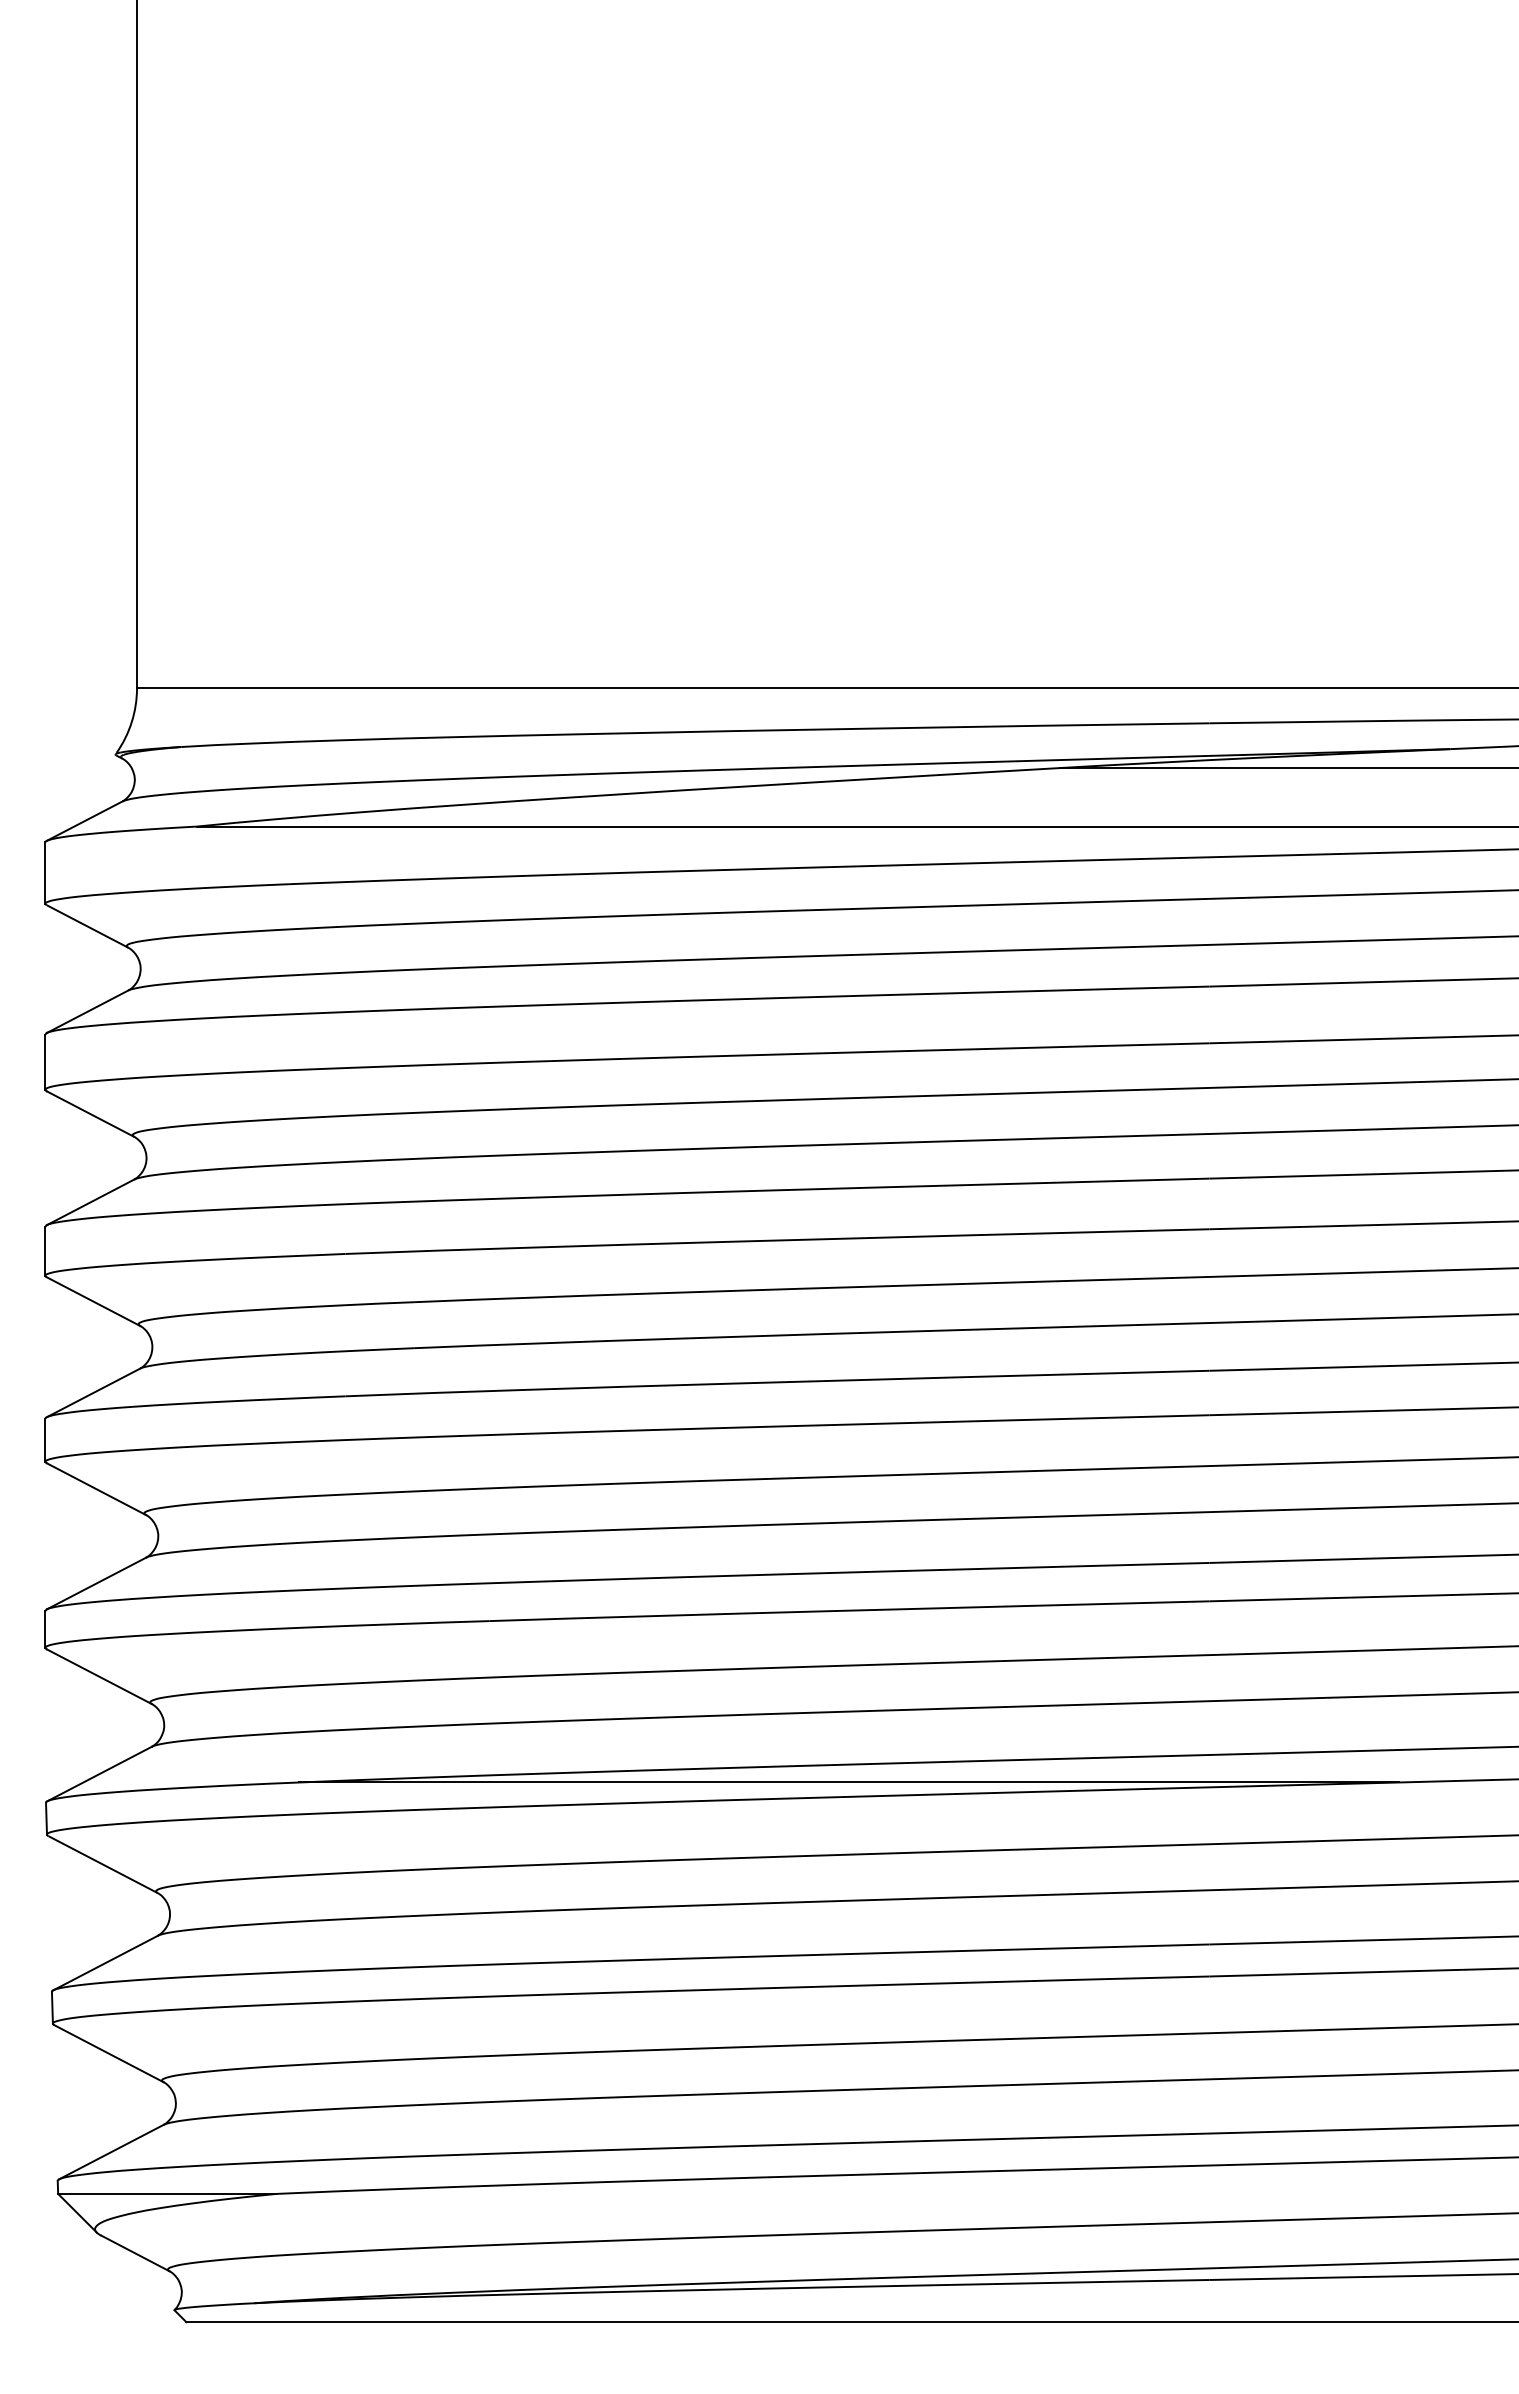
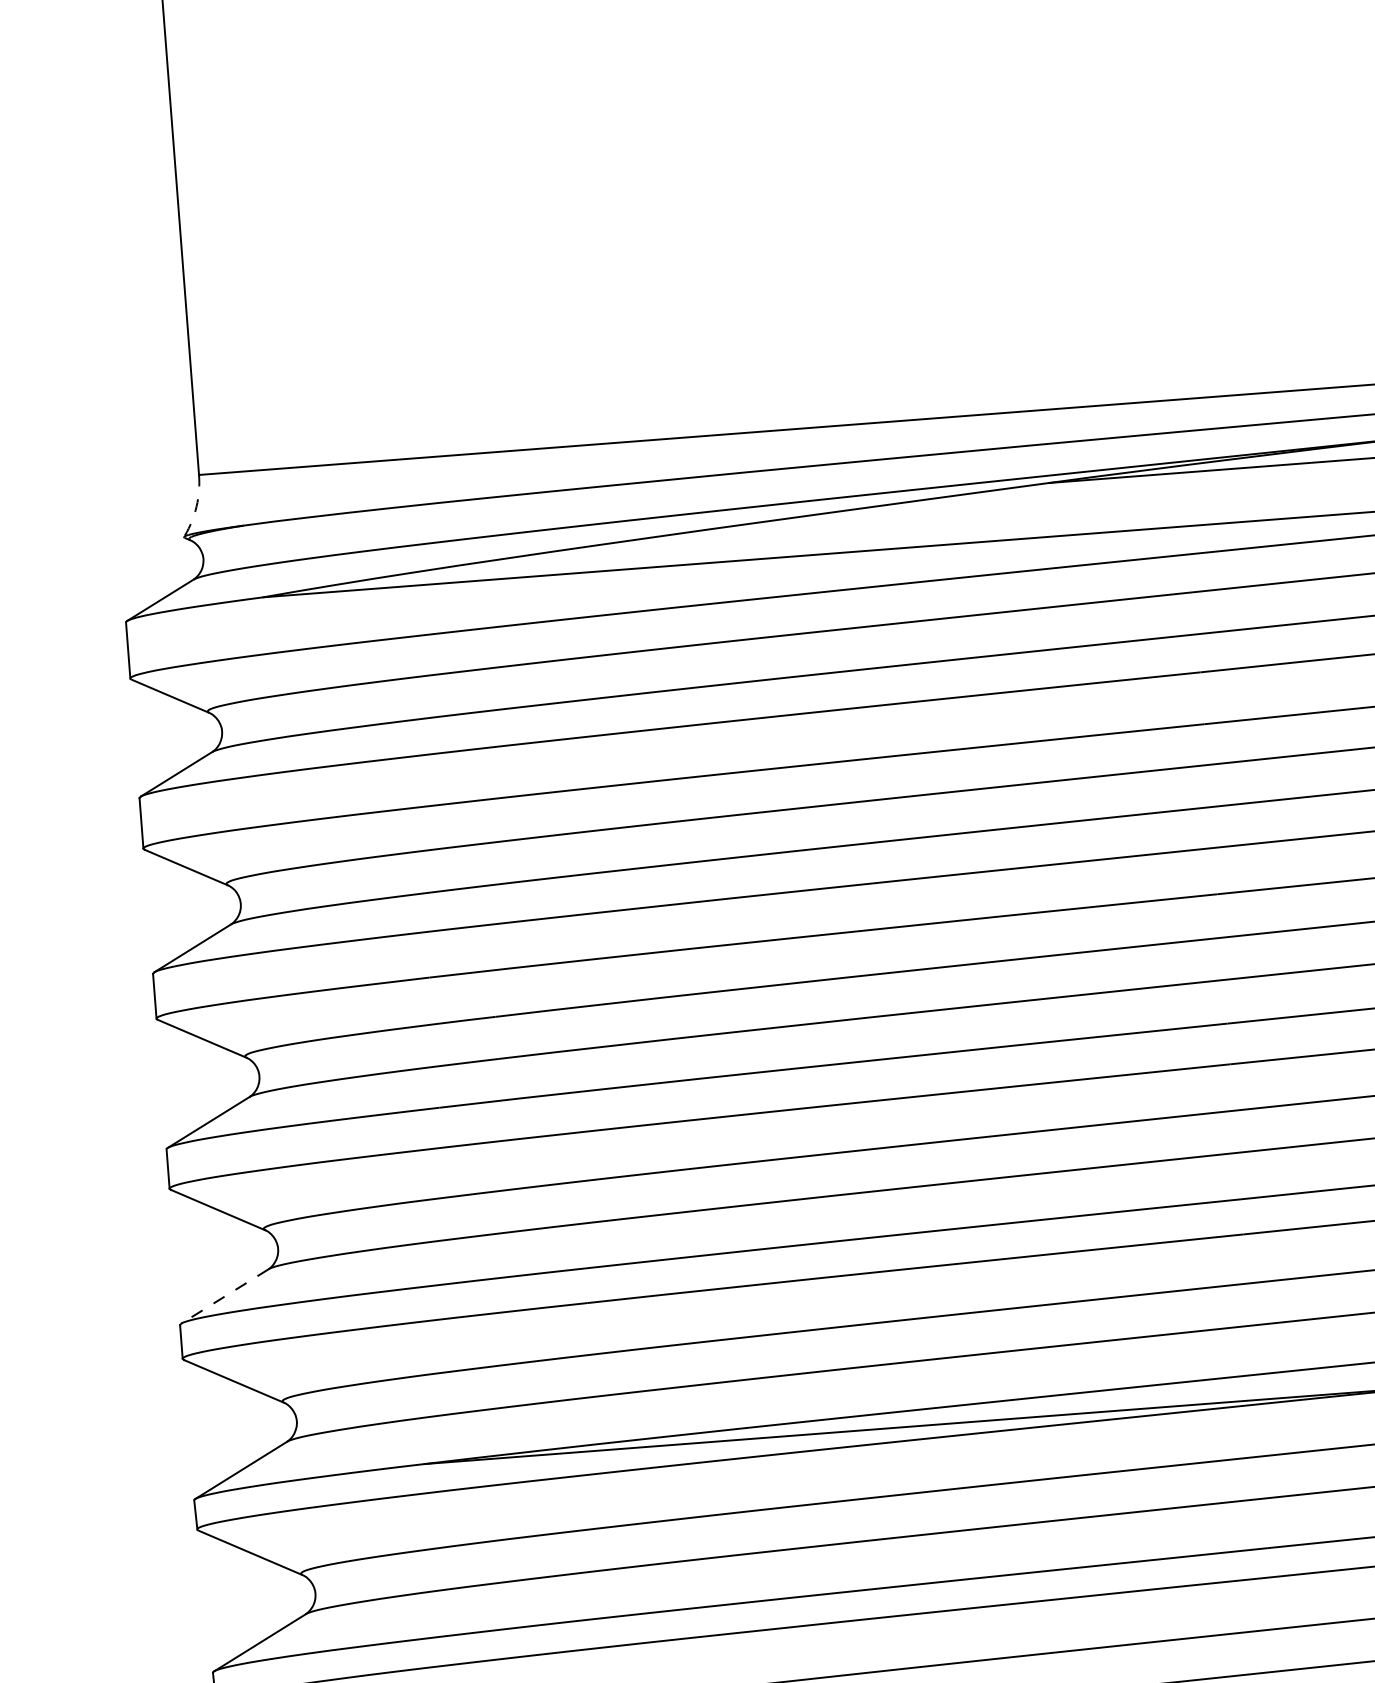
arc: (131, 722) -> (196, 506), solid -> dashed
line: (96, 1583) -> (224, 1296), solid -> dashed

